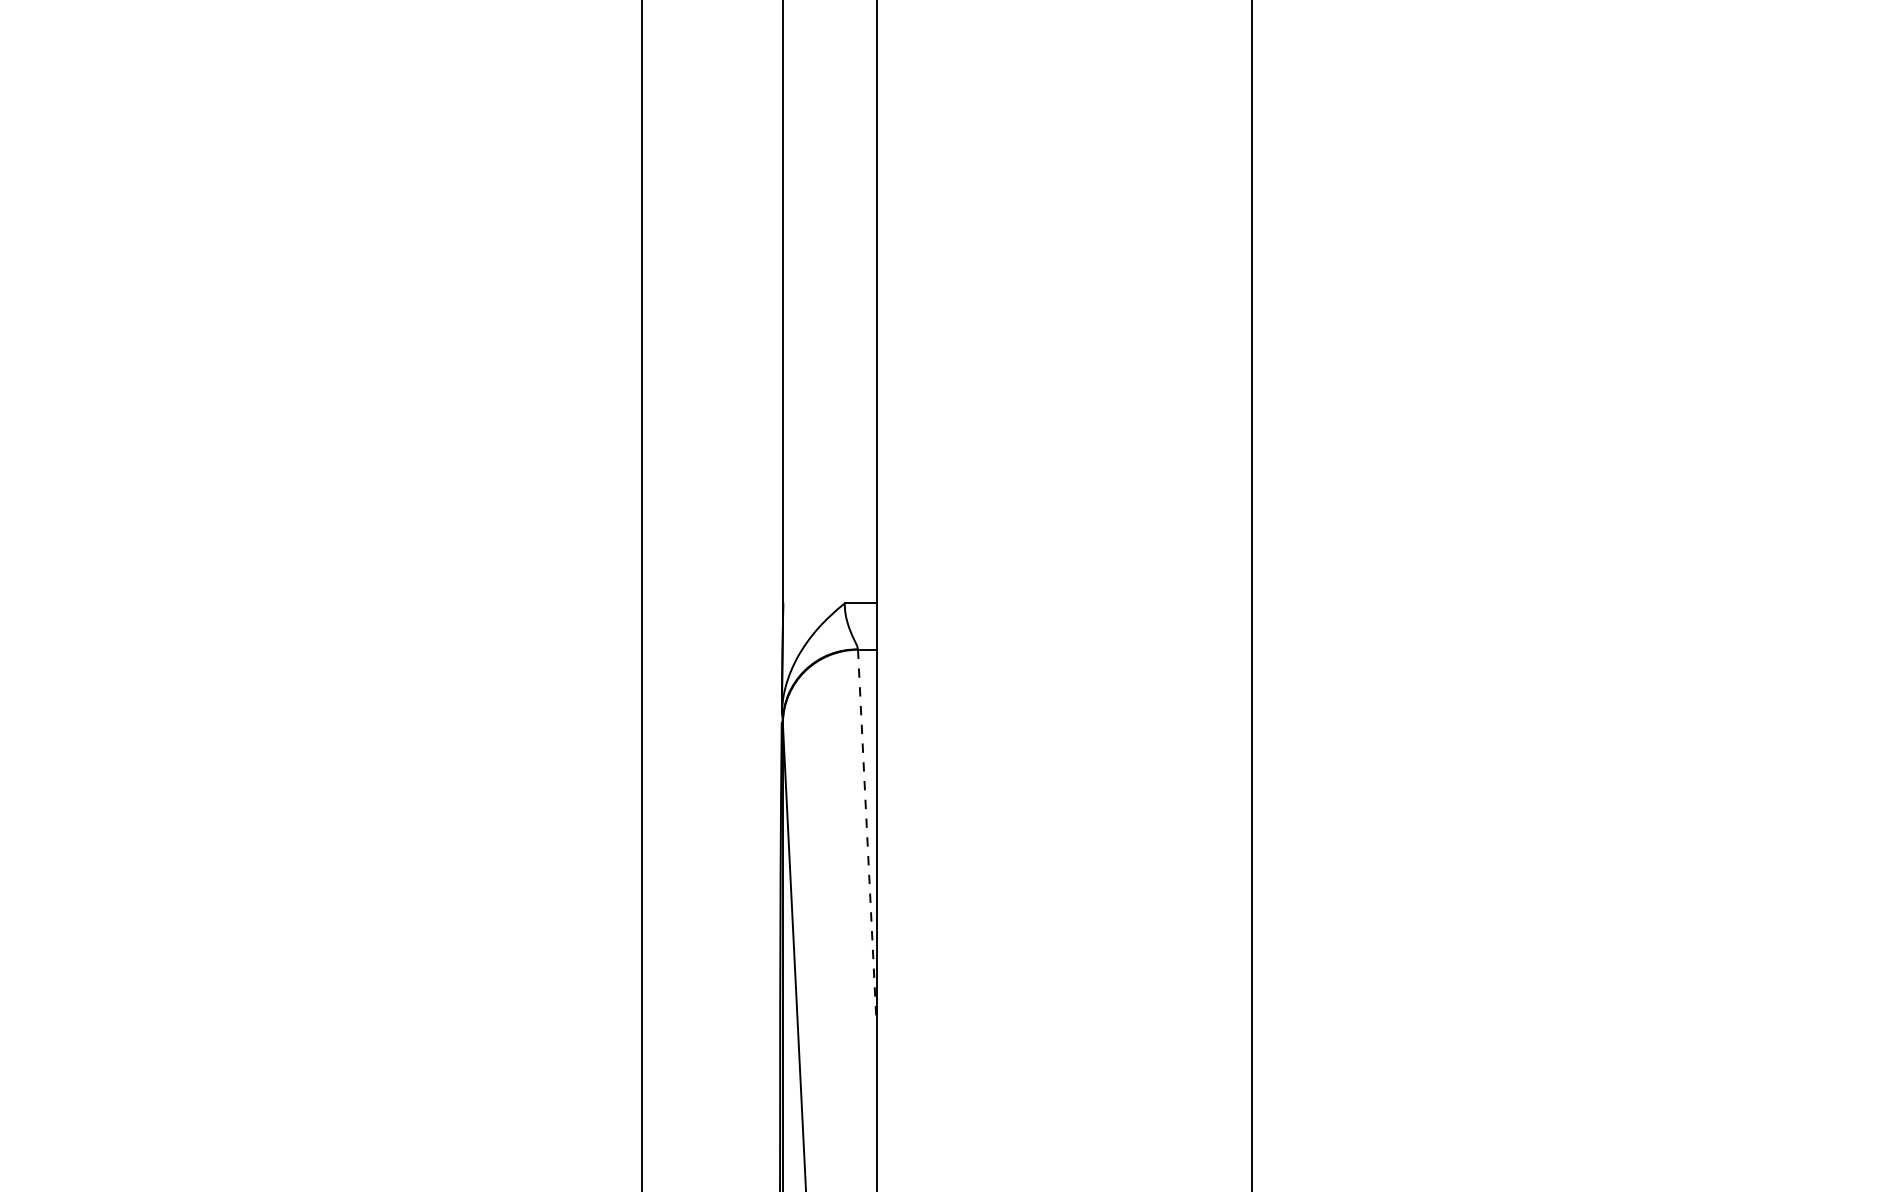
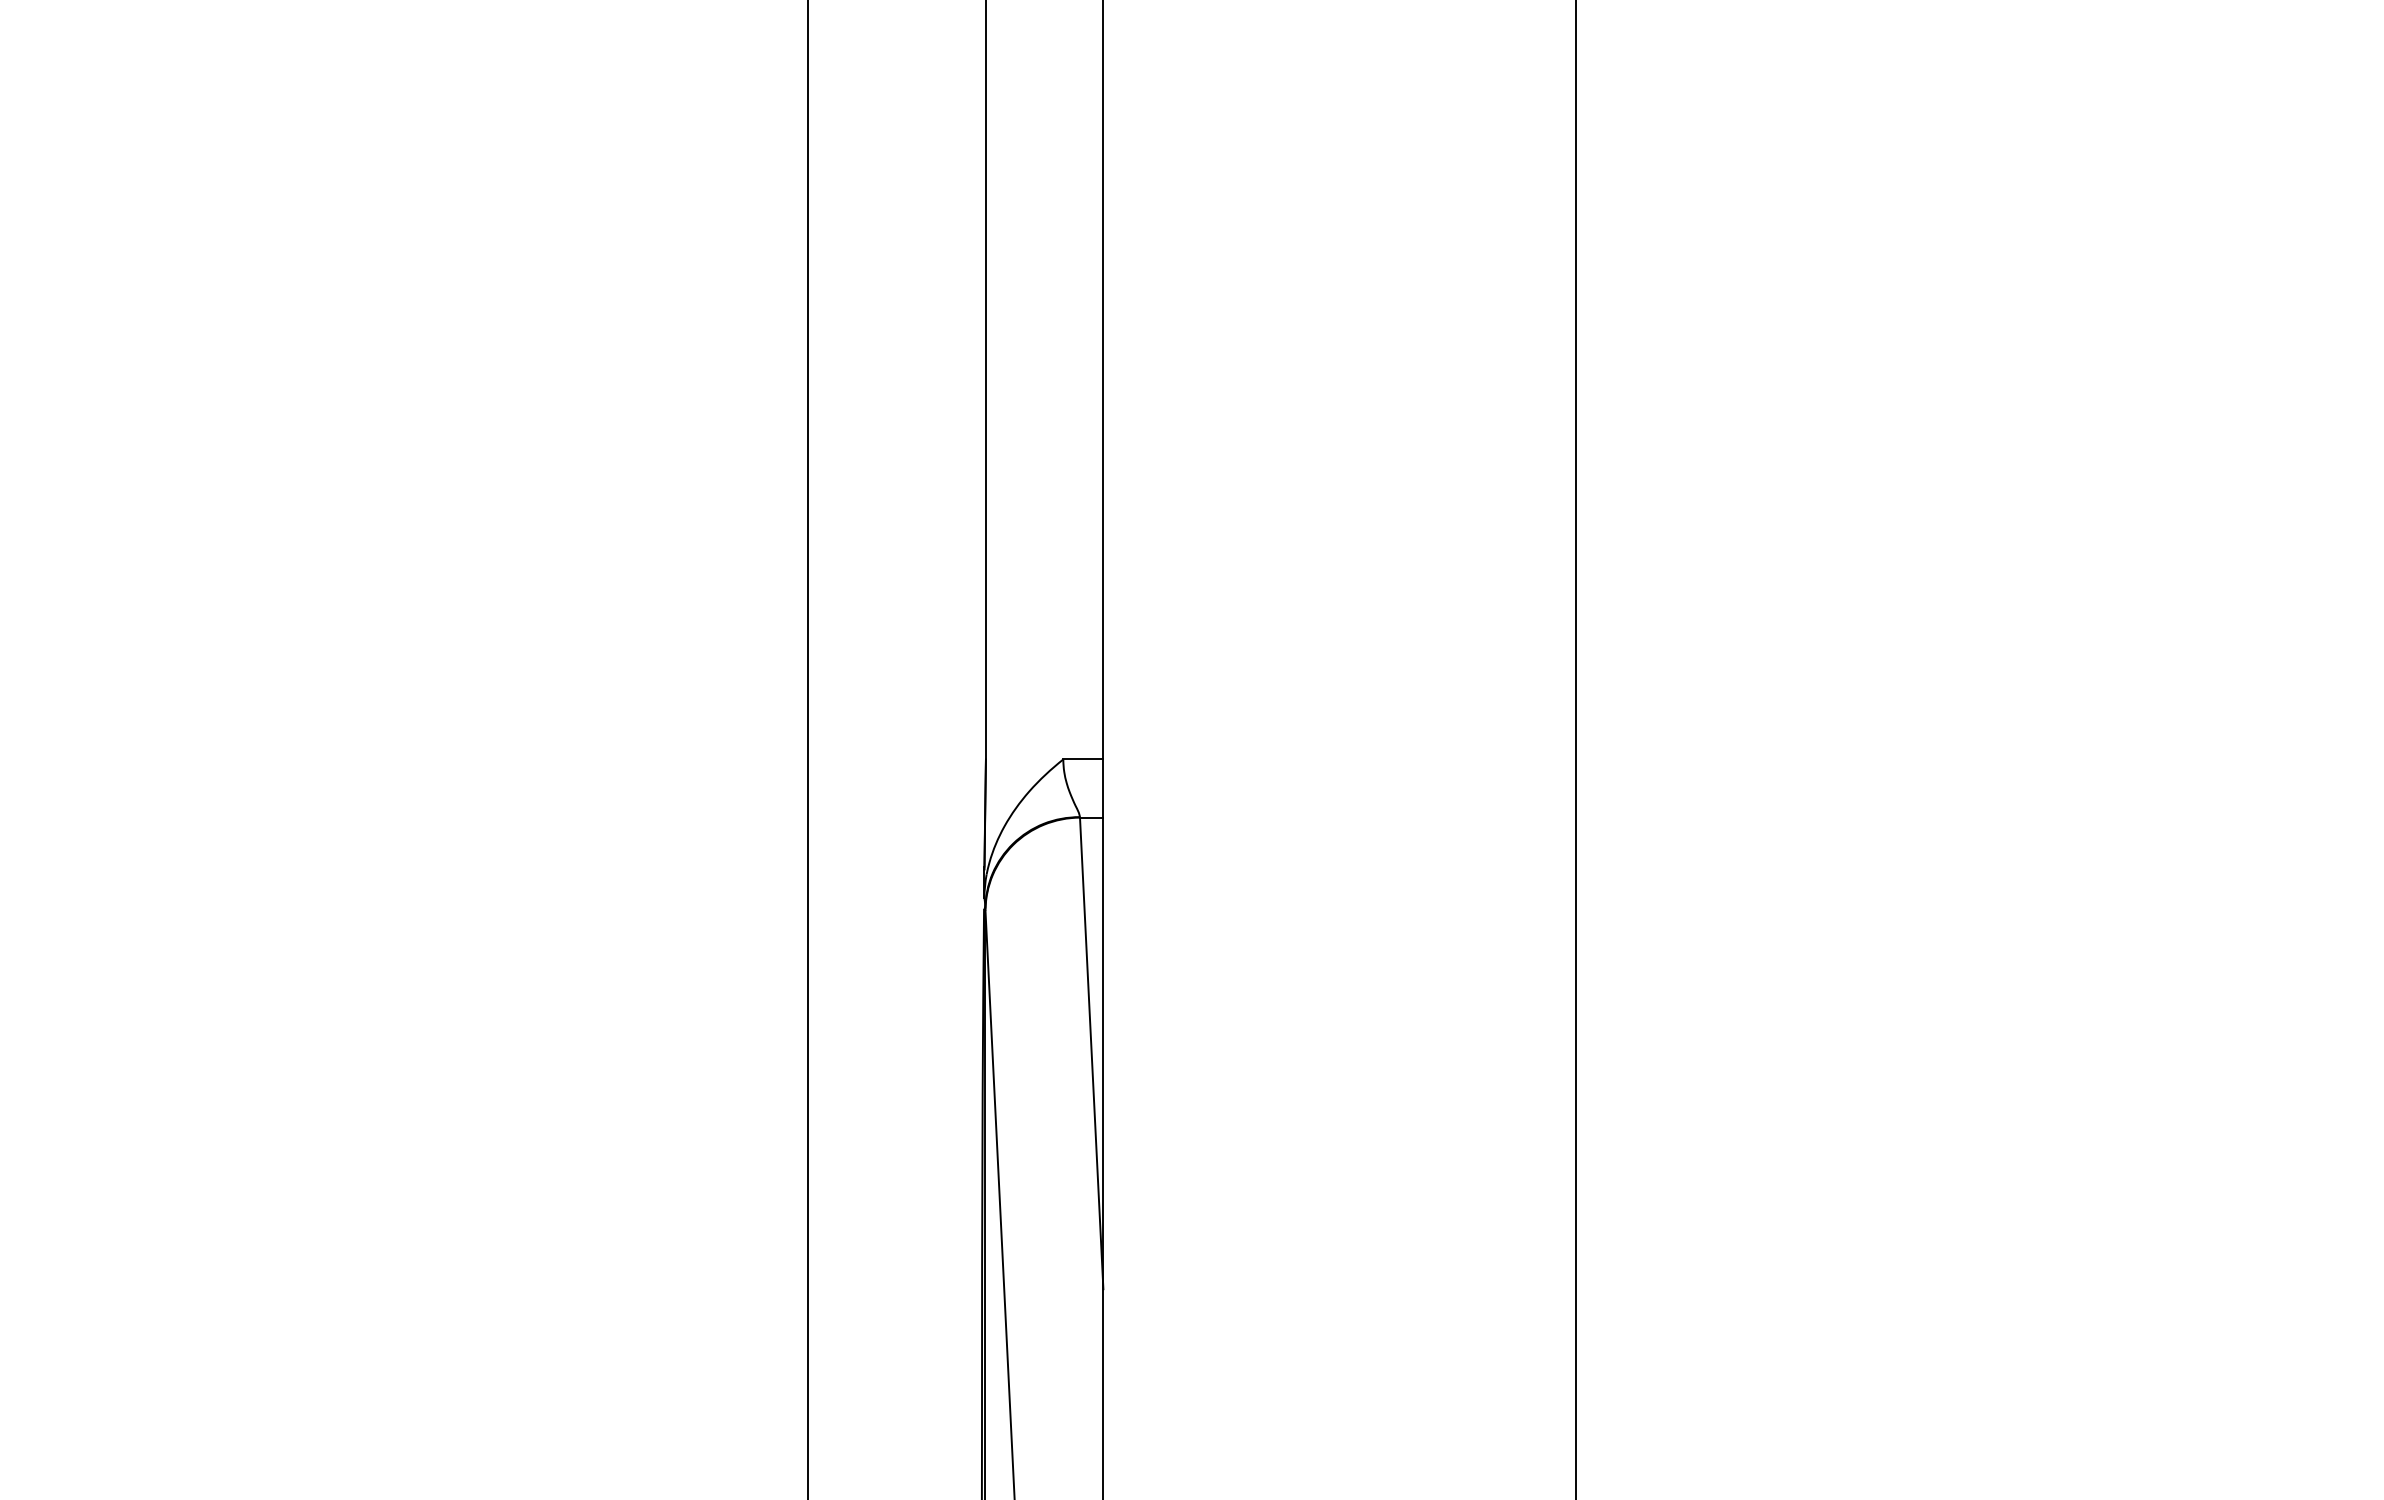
line: (867, 837) -> (1091, 1053), dashed -> solid

